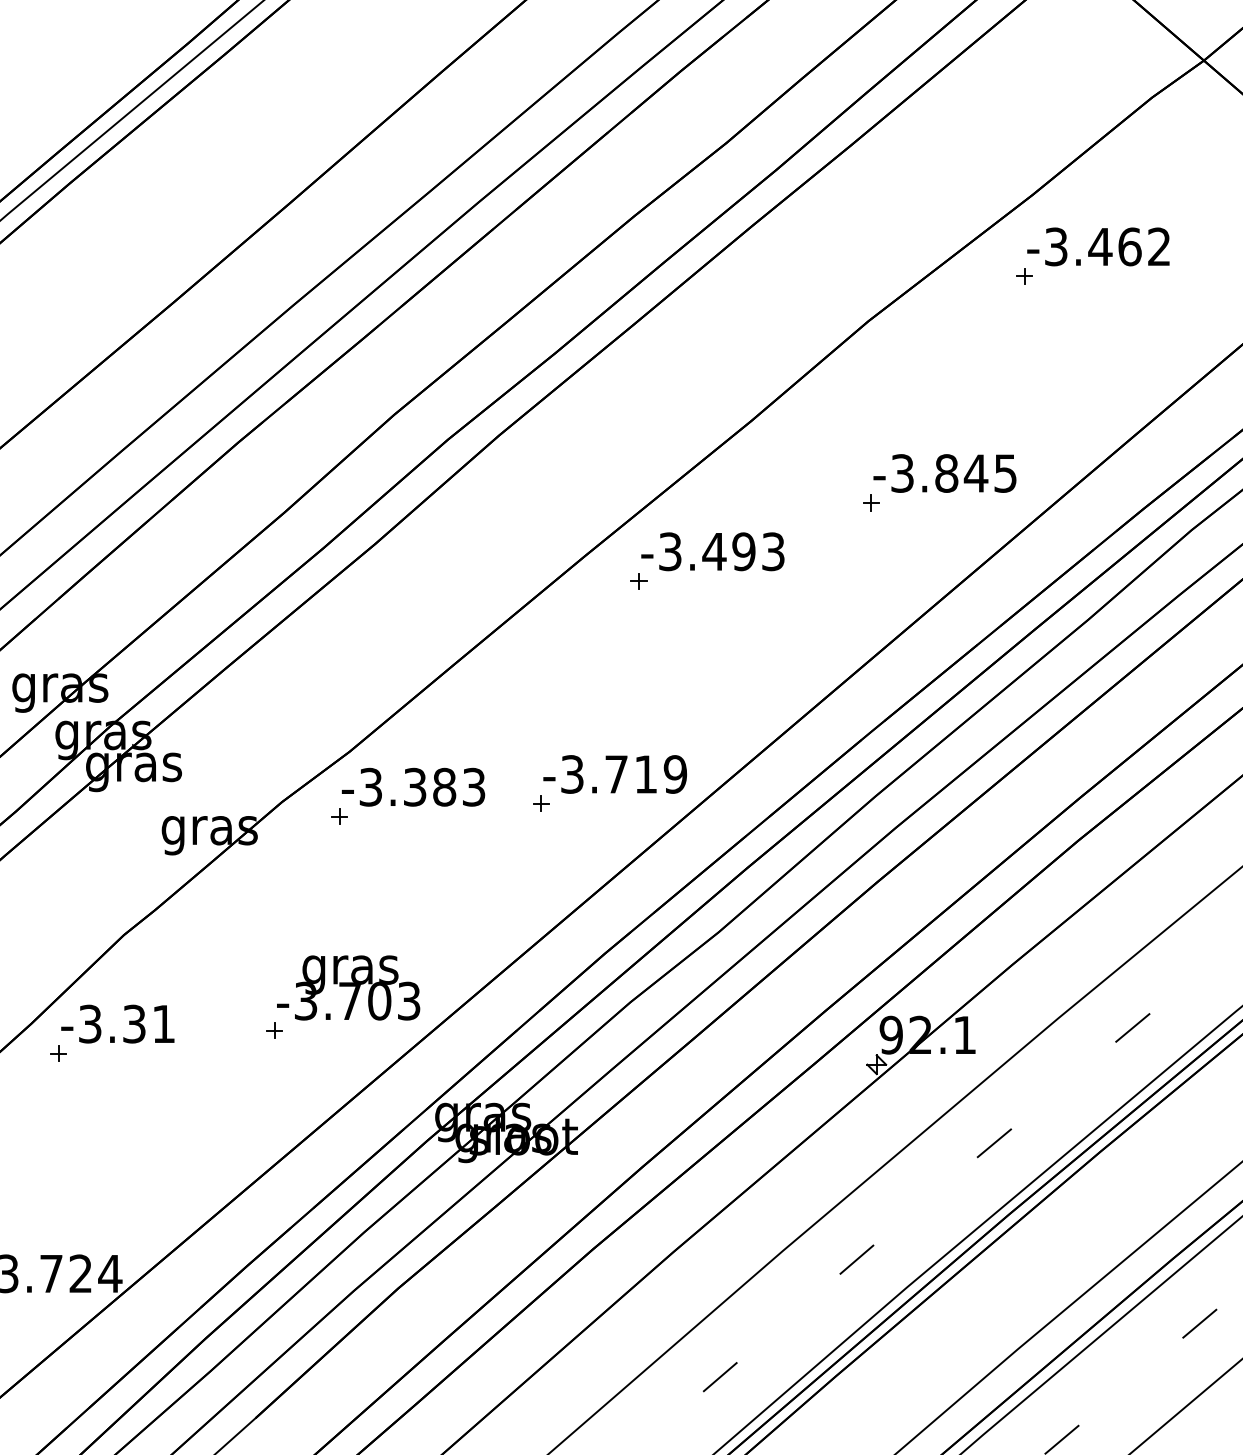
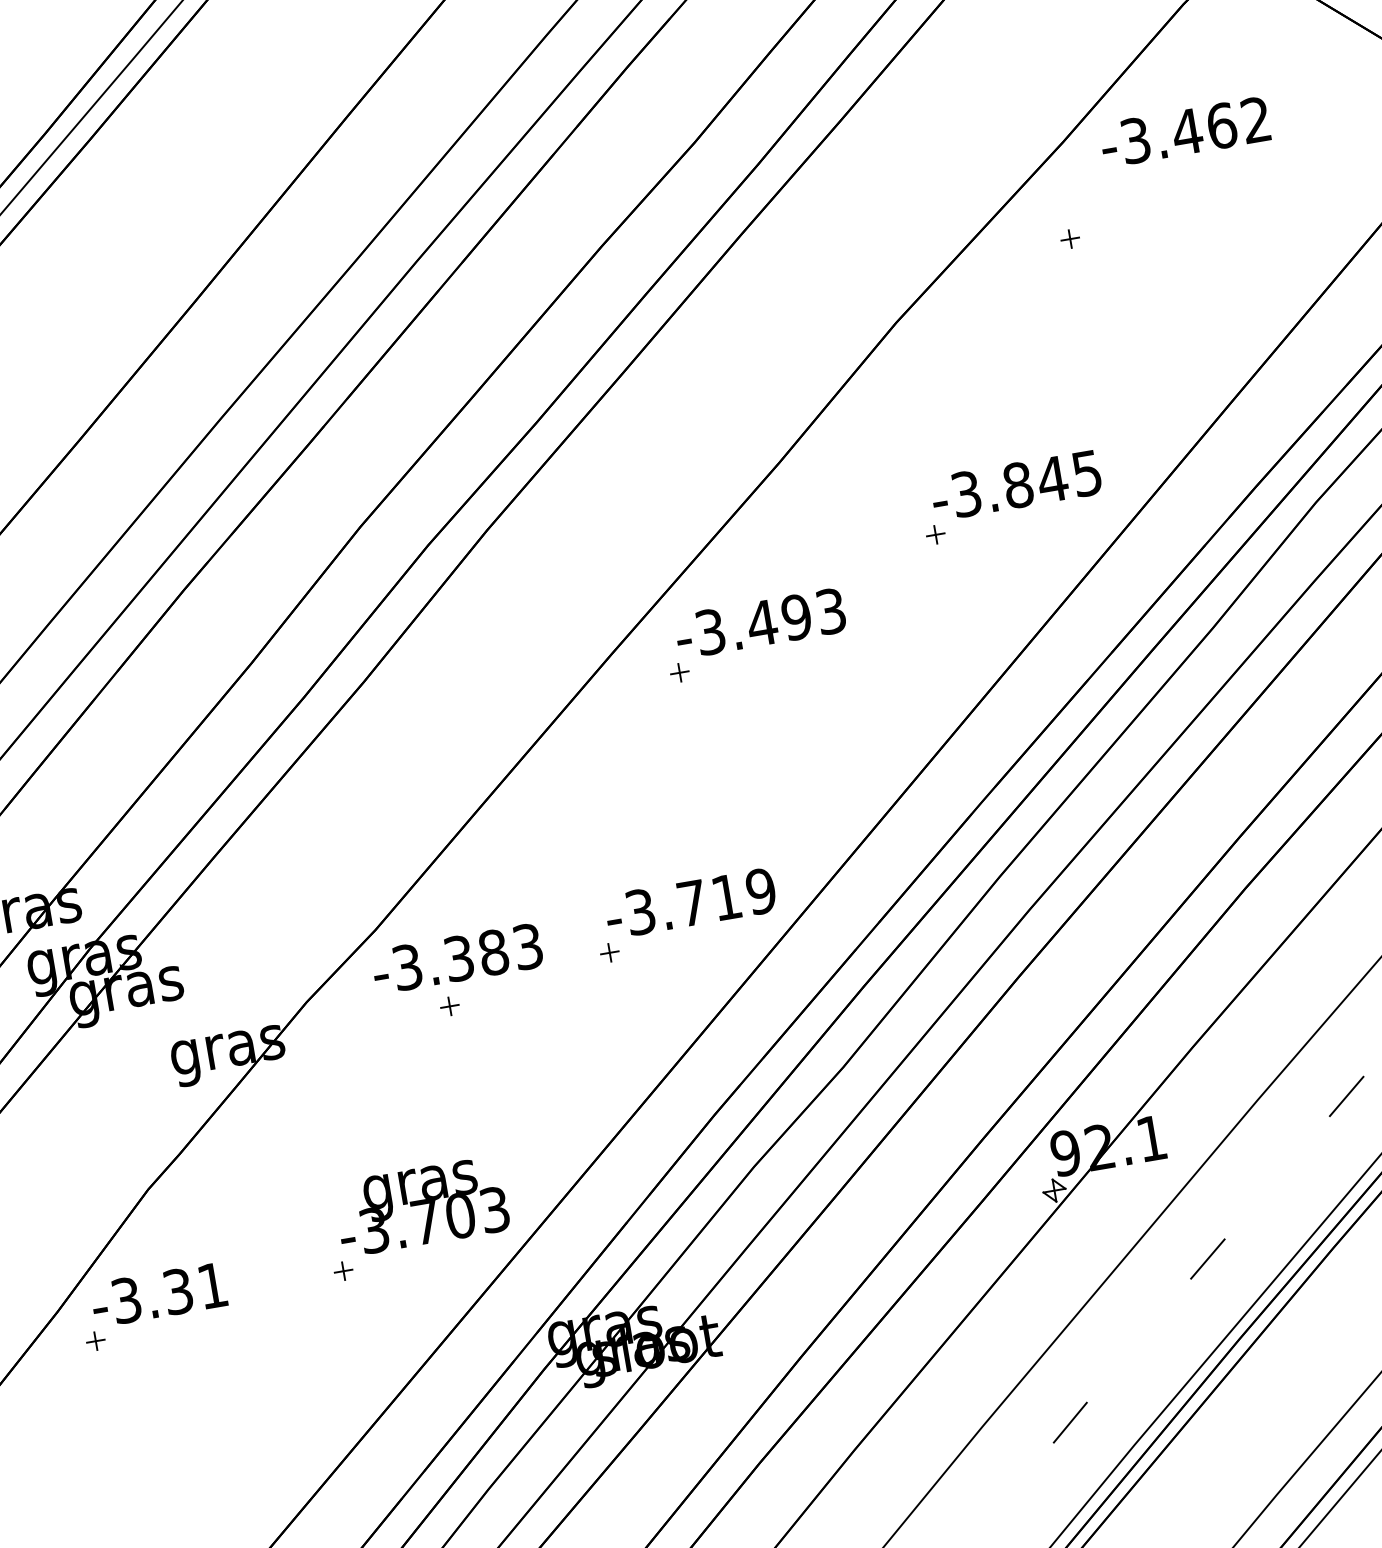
text: (1098, 246) -> (1185, 131), moved
part: (339, 816) -> (449, 1006), moved

